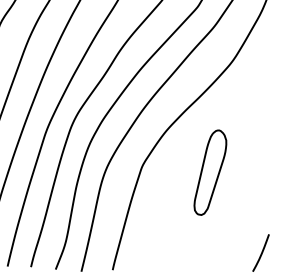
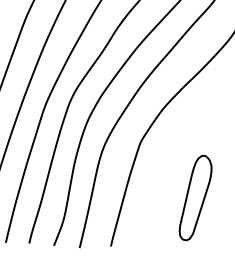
part: (210, 172) -> (195, 197), moved

